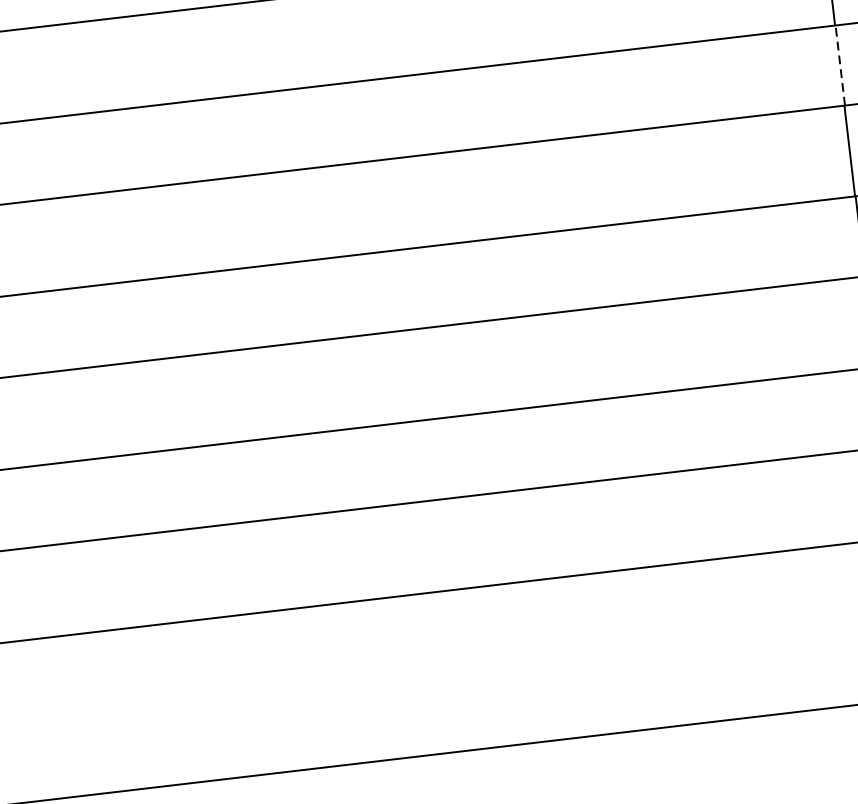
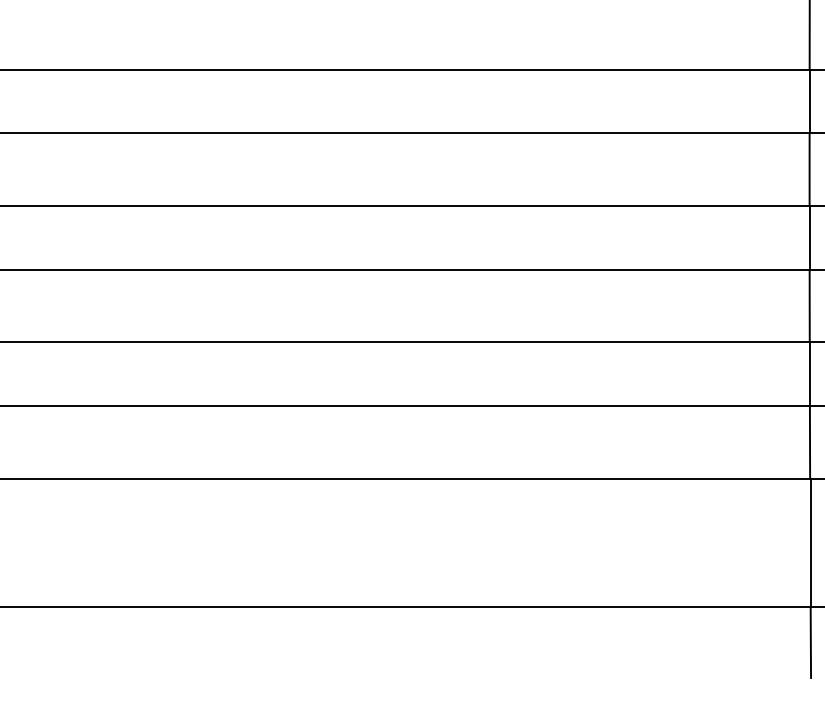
line: (840, 65) -> (810, 101), dashed -> solid

